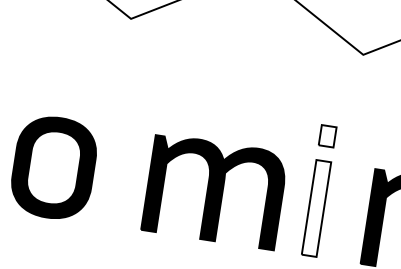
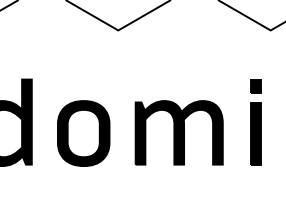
fill: (327, 135) -> (255, 85), added
part: (213, 190) -> (178, 132), moved
fill: (315, 208) -> (255, 133), added

